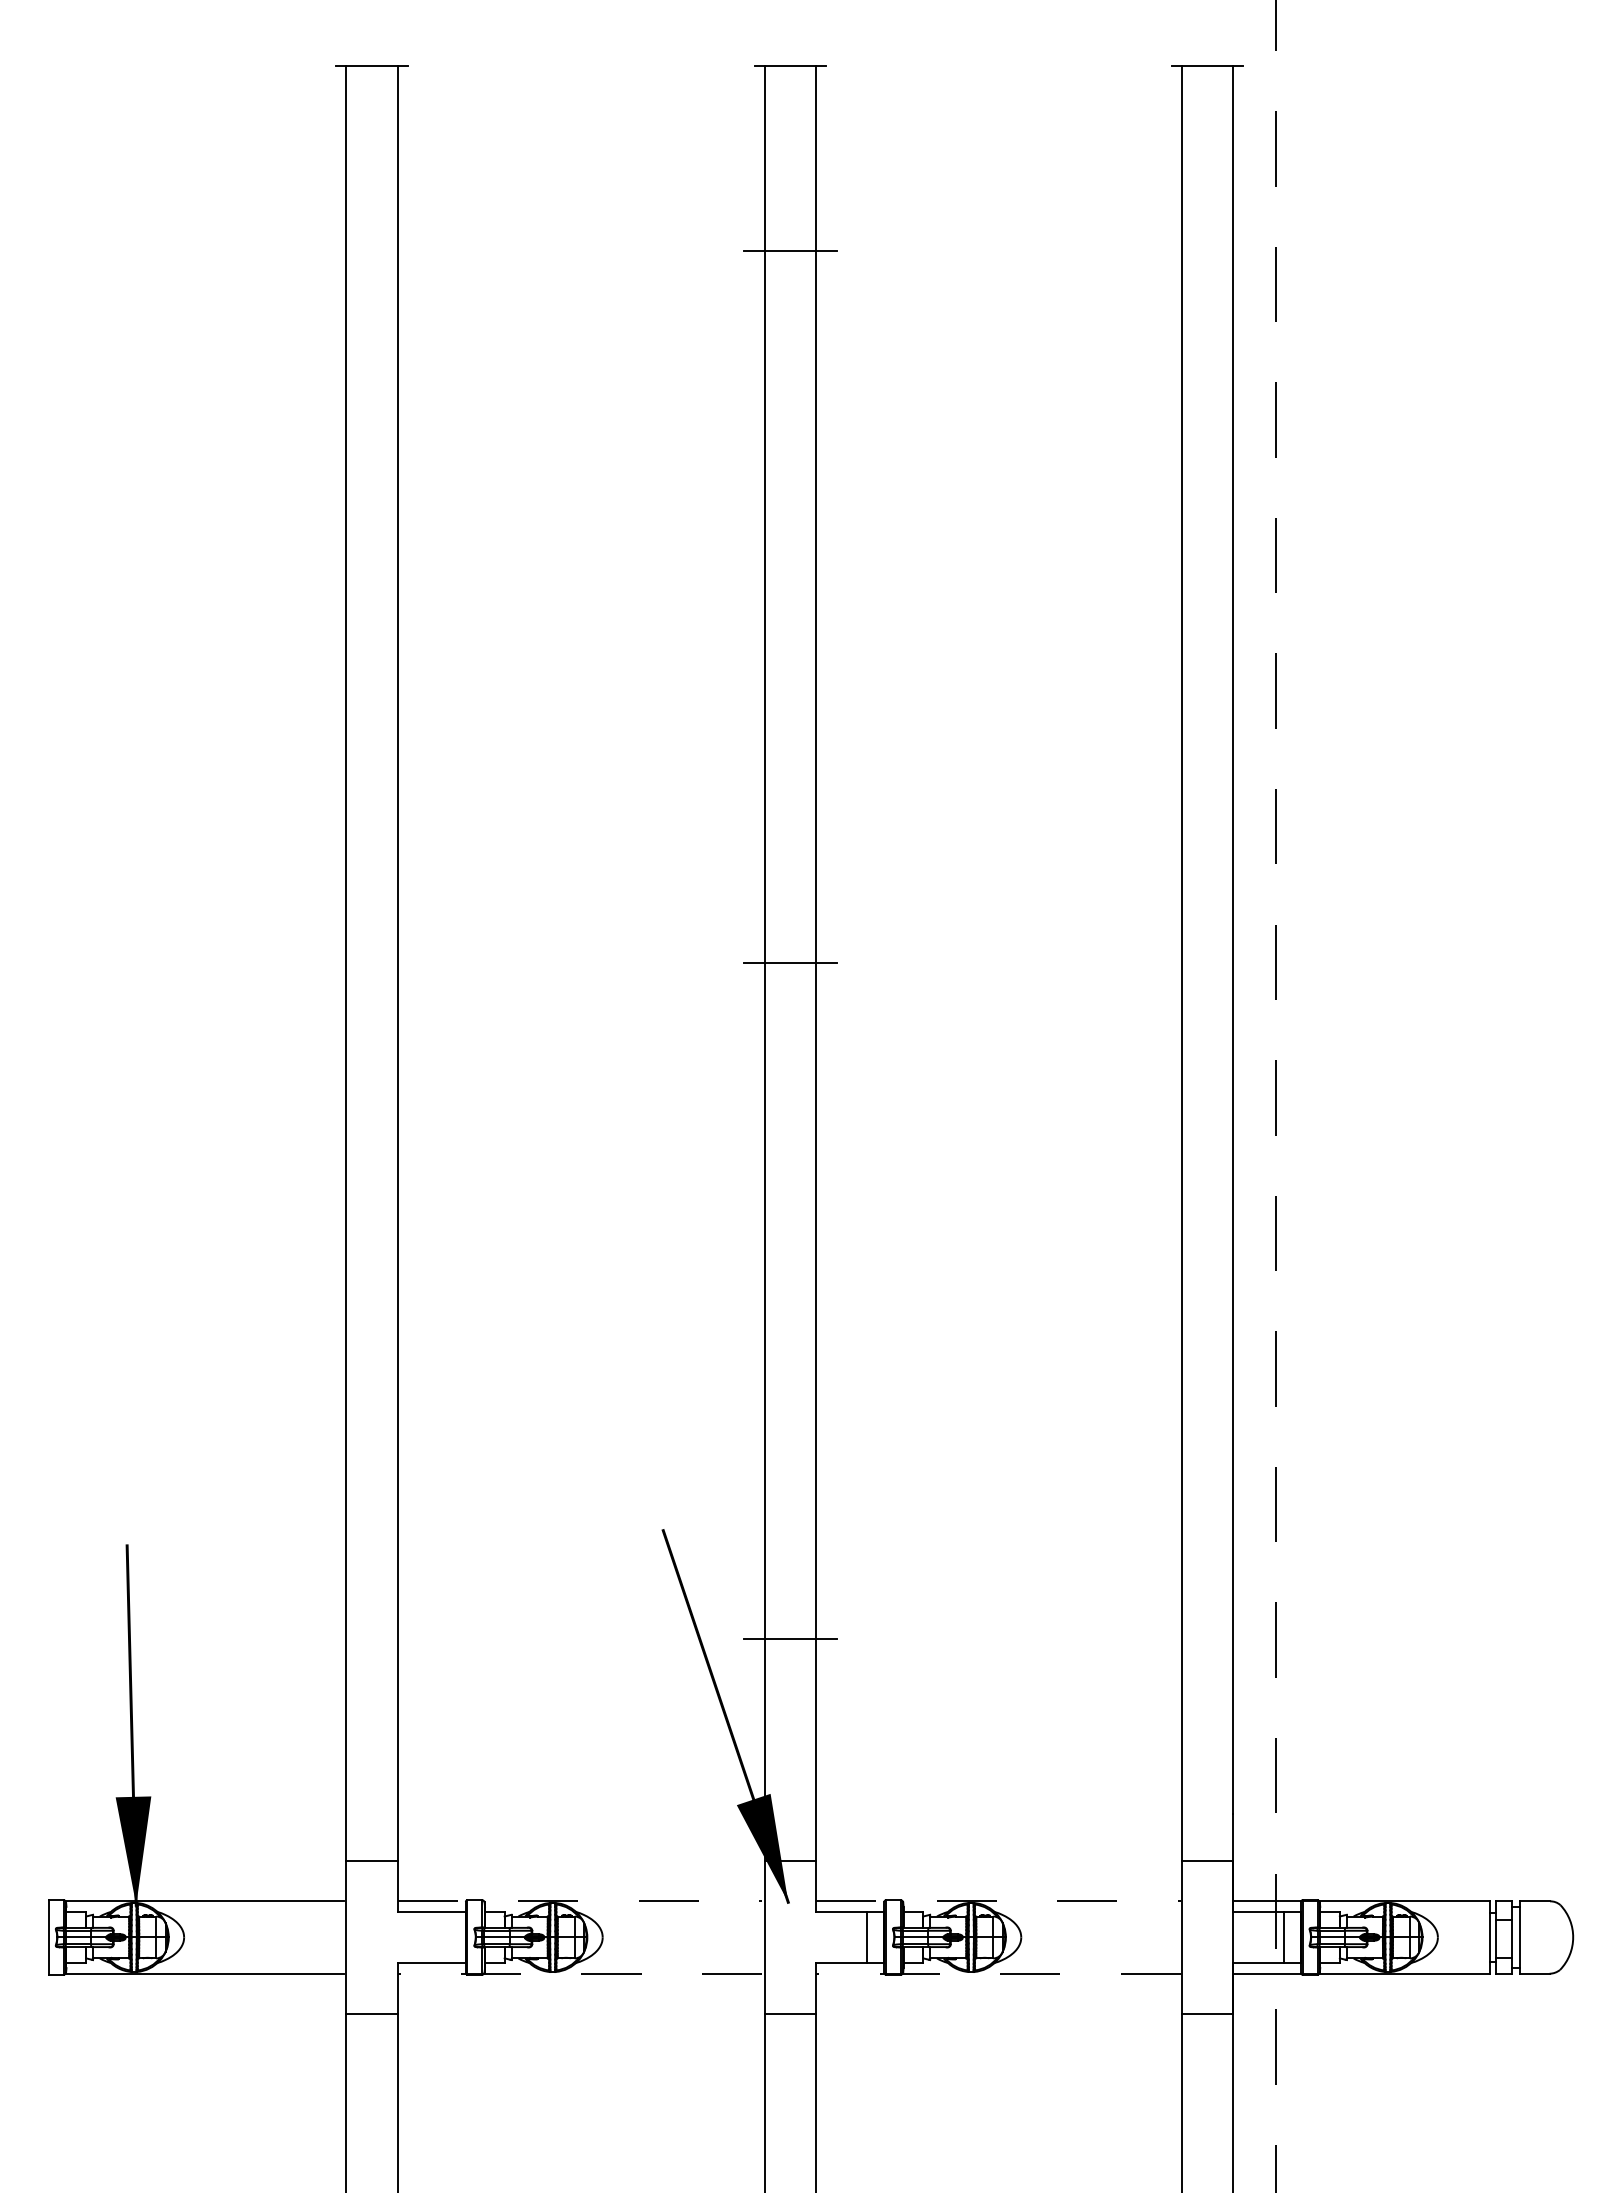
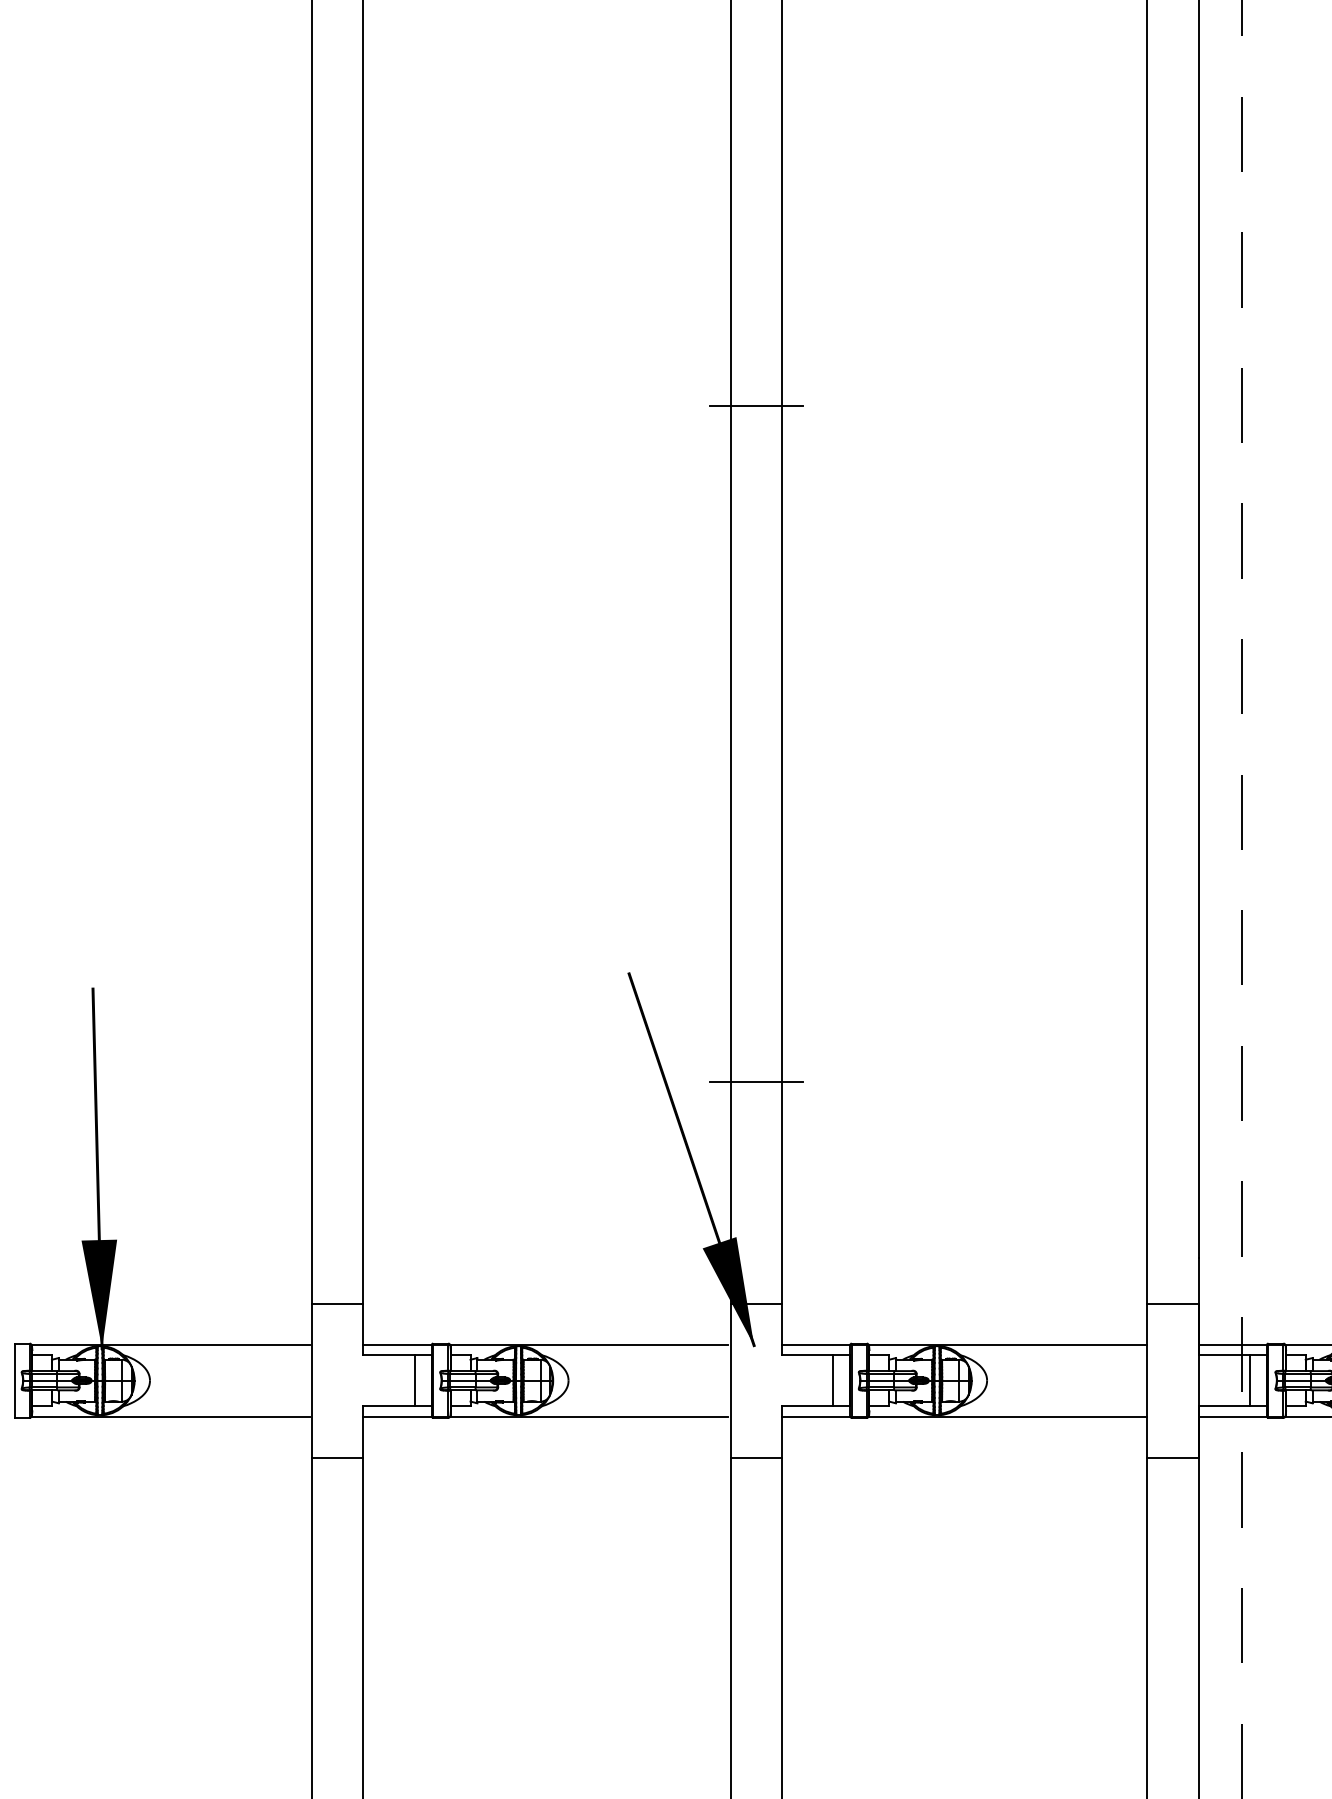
line: (580, 1901) -> (546, 1344), dashed -> solid
line: (998, 1901) -> (964, 1344), dashed -> solid
line: (448, 1937) -> (414, 1380), added
line: (579, 1973) -> (545, 1416), dashed -> solid
line: (997, 1973) -> (963, 1416), dashed -> solid

